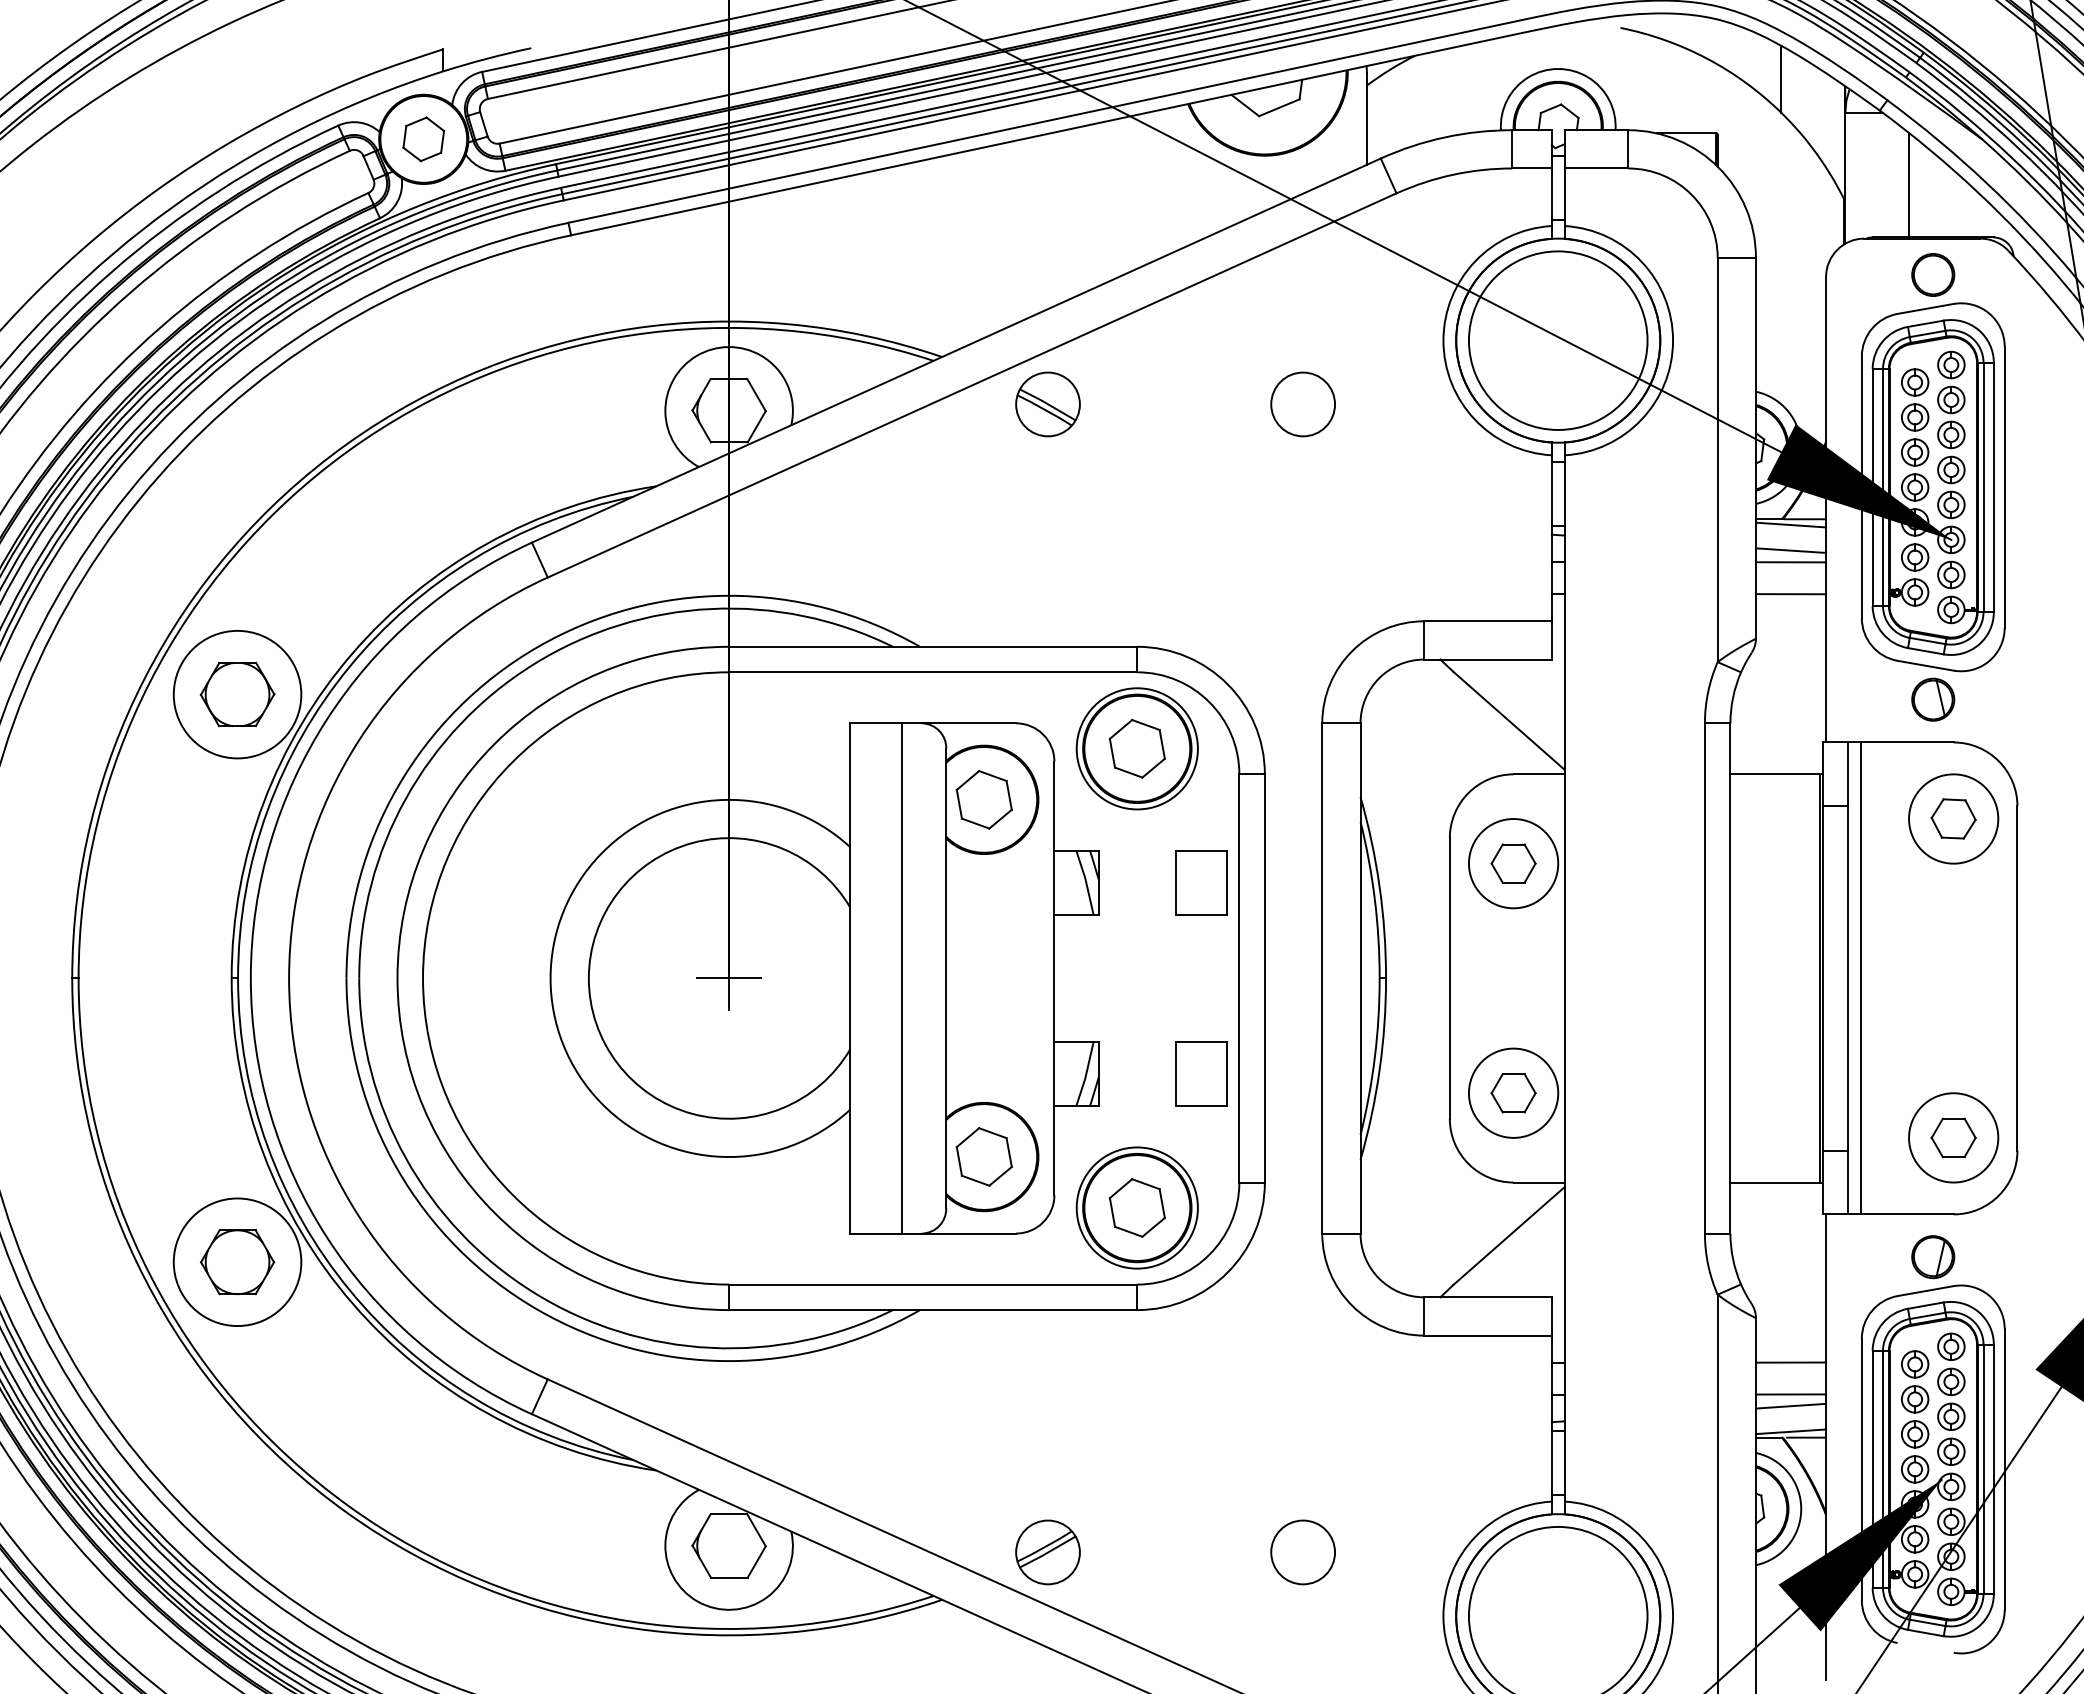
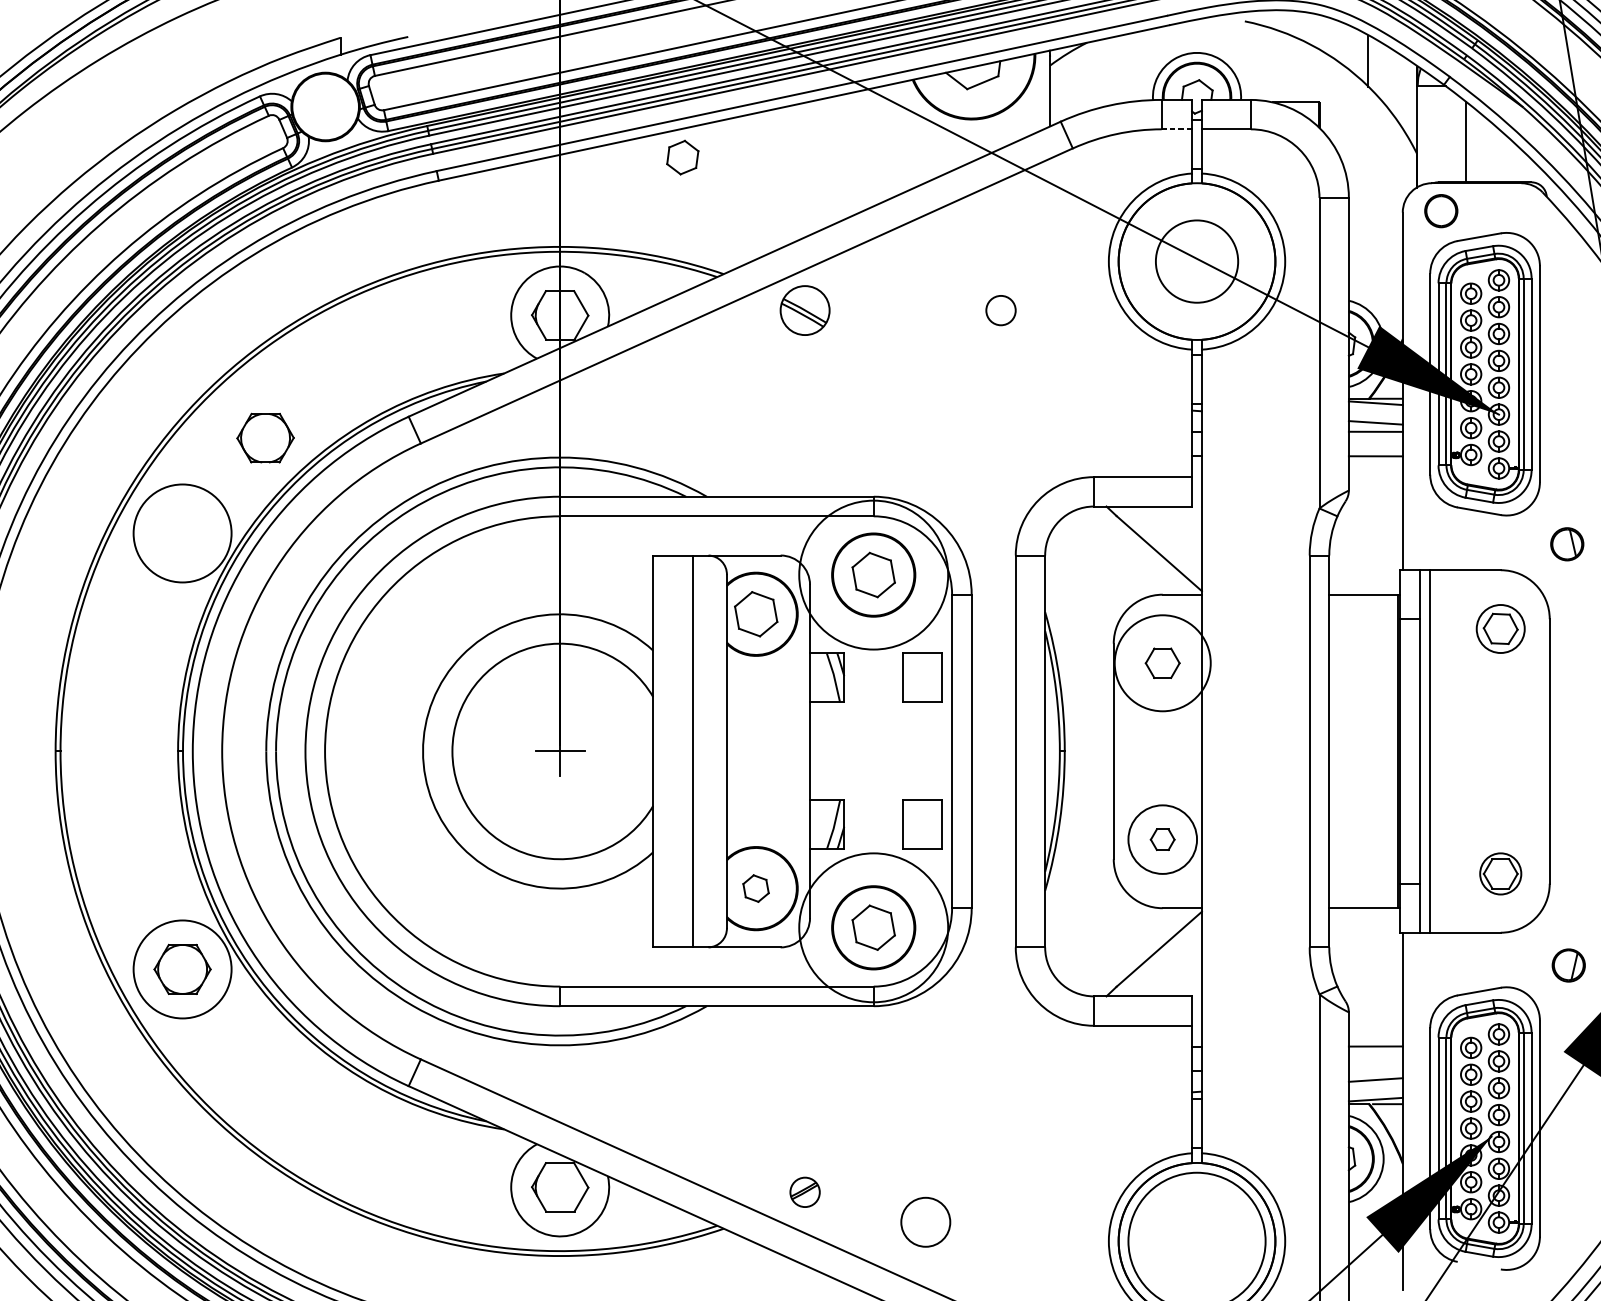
part: (423, 139) -> (682, 157), moved
line: (1532, 168) -> (1177, 129), solid -> dashed
part: (1933, 274) -> (1441, 210), moved
circle: (1557, 340) -> (1196, 261), size x0.6
circle: (1302, 404) -> (1000, 310), size x0.6
part: (237, 694) -> (265, 438), moved
part: (1933, 699) -> (1567, 544), moved
circle: (1136, 748) -> (873, 574), size x1.6
circle: (1953, 818) -> (1500, 628), size x0.7
circle: (1513, 863) -> (1162, 663), size x1.4
part: (1513, 1093) -> (1162, 839), size x0.7
circle: (1953, 1137) -> (1500, 873), size x0.6
part: (983, 1156) -> (755, 888), size x0.6
circle: (1136, 1207) -> (873, 927), size x1.6
part: (1933, 1257) -> (1568, 965), moved
line: (1790, 1394) -> (1375, 1071), removed
part: (1047, 1552) -> (804, 1192), size x0.6
circle: (1302, 1552) -> (925, 1222), moved

